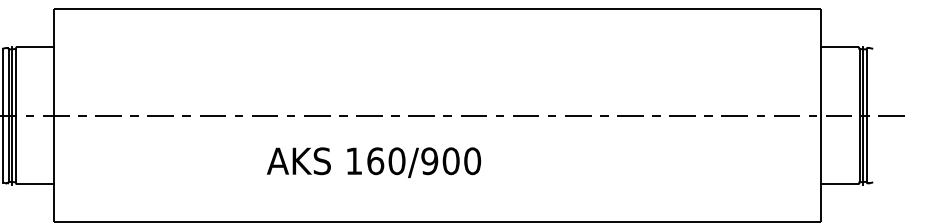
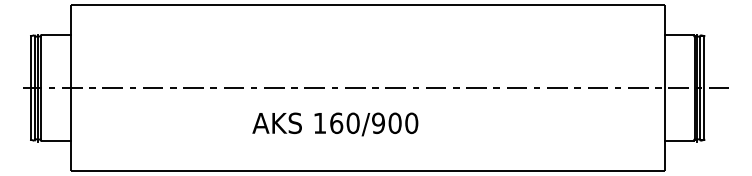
line: (872, 114) -> (704, 87), added
text: (374, 162) -> (335, 124), moved

